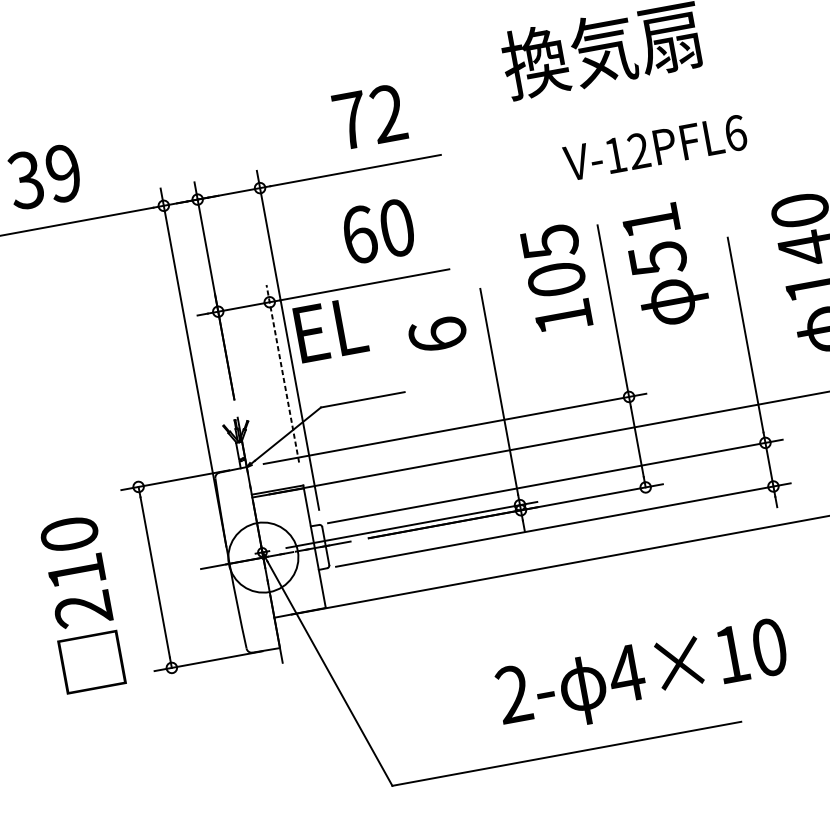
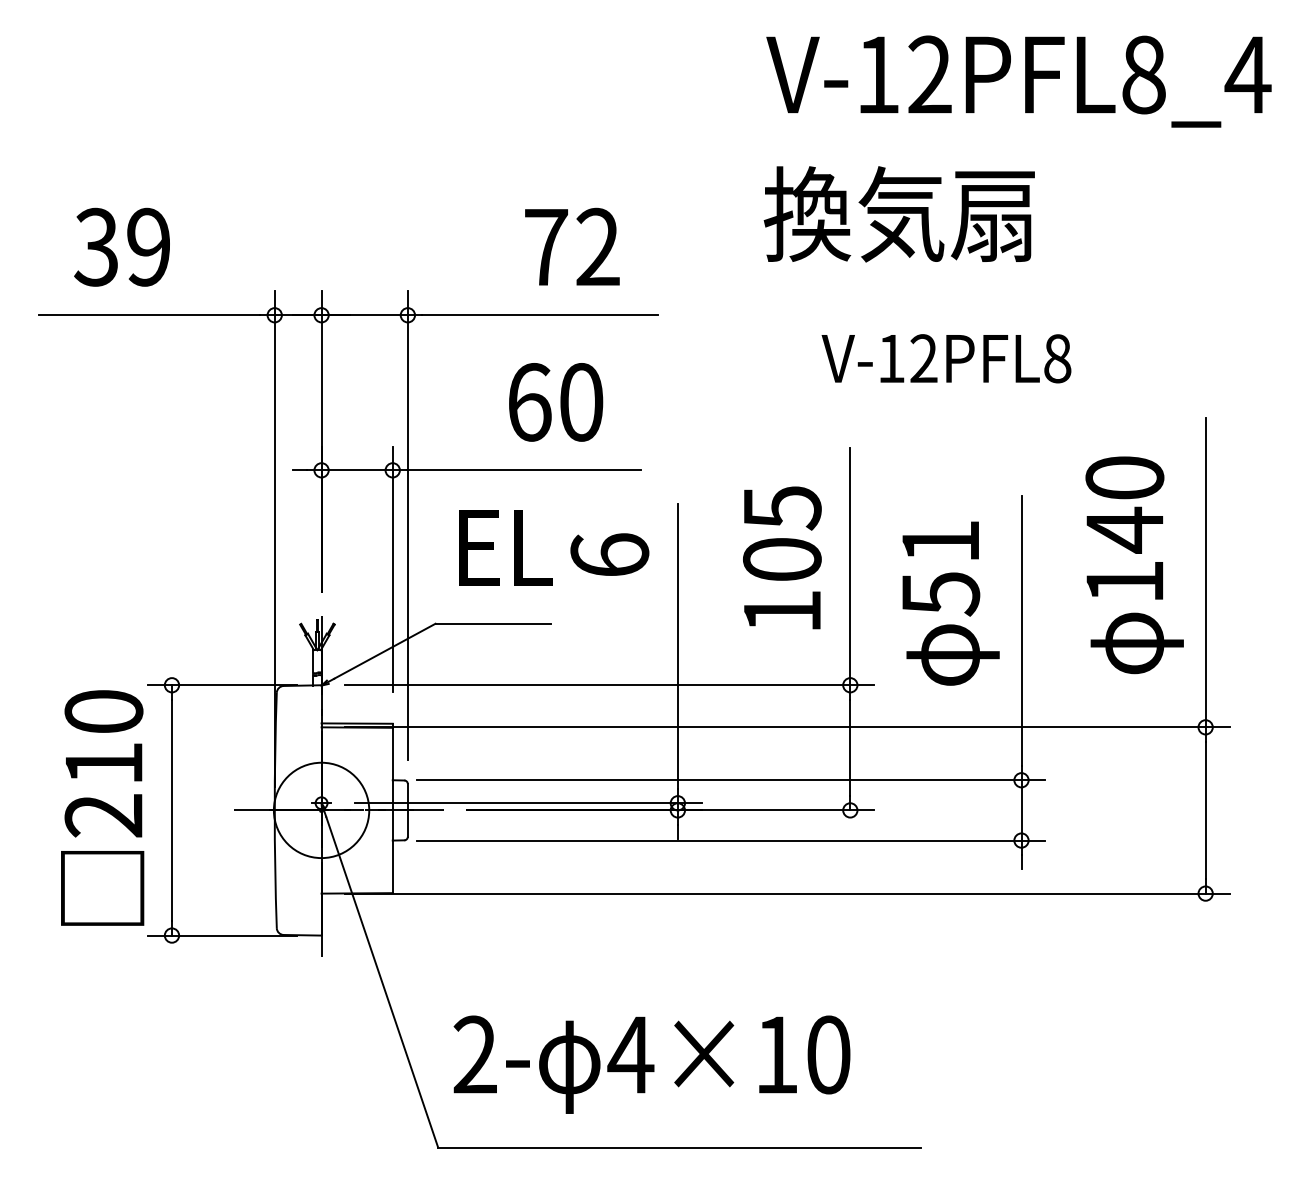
text: (735, 133) -> (1057, 358), V-12PFL6 -> V-12PFL8
text: (666, 264) -> (950, 603), moved
text: (556, 278) -> (782, 557), moved
text: (330, 329) -> (505, 547), moved
line: (282, 373) -> (392, 569), dashed -> solid
text: (81, 603) -> (102, 807), moved
text: (642, 677) -> (651, 1064), moved

